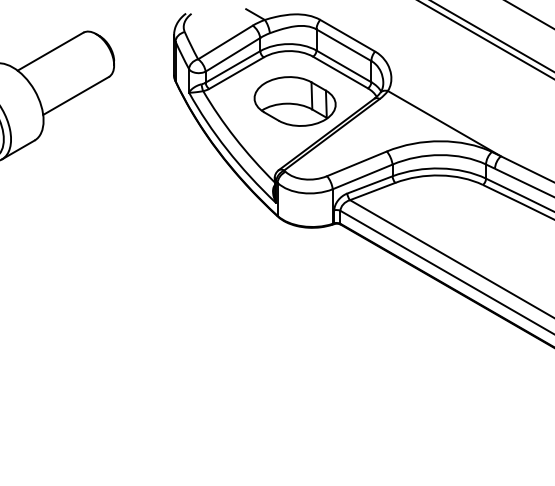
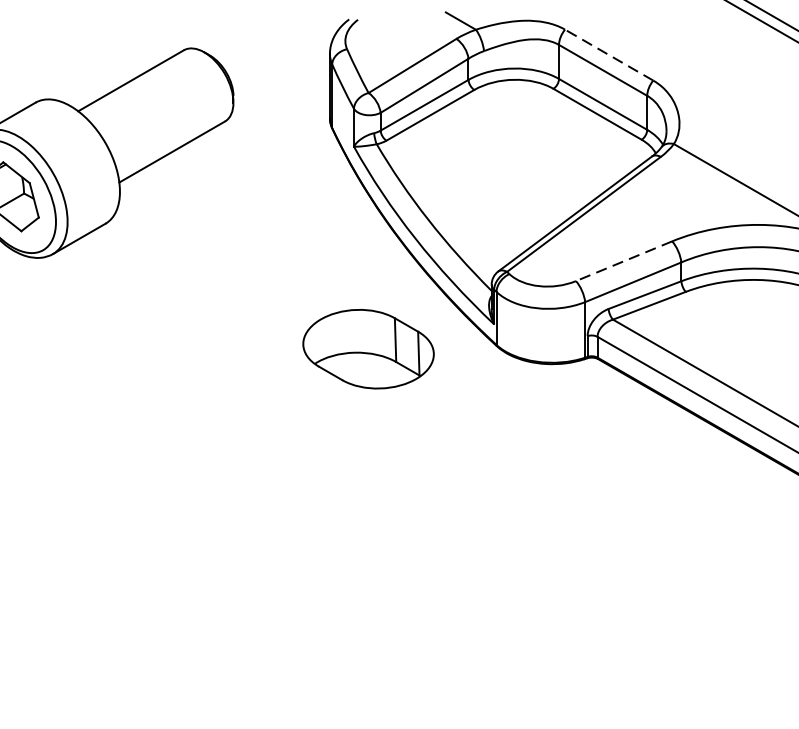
line: (347, 35) -> (608, 54), solid -> dashed
part: (294, 101) -> (367, 349), moved
line: (356, 164) -> (623, 262), solid -> dashed

